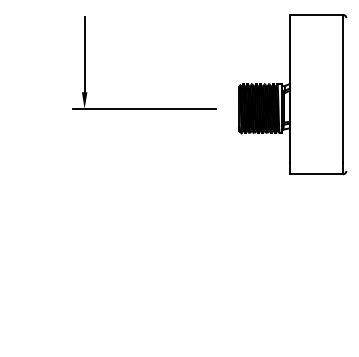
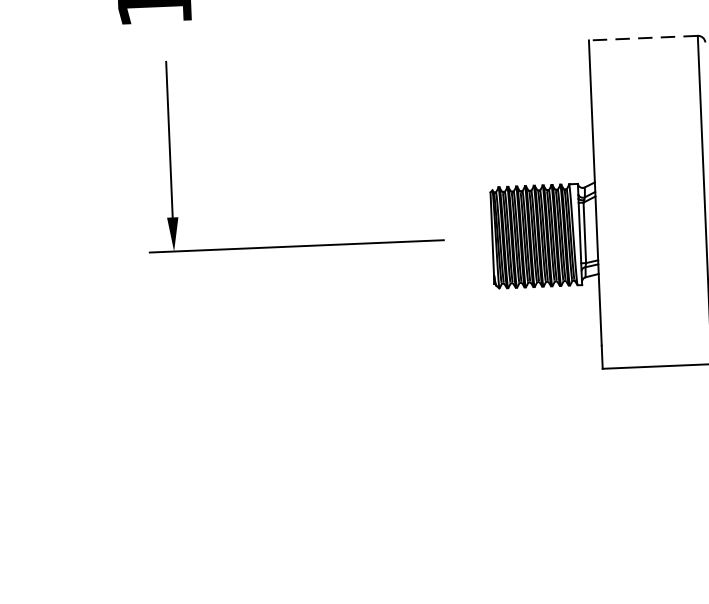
line: (315, 14) -> (641, 37), solid -> dashed

